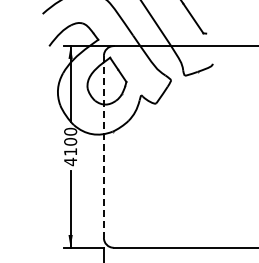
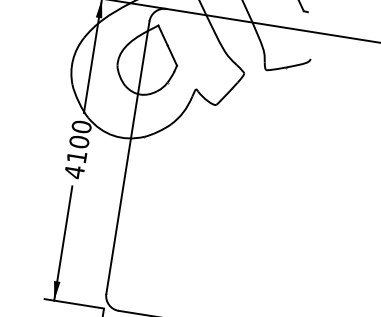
line: (103, 147) -> (127, 158), dashed -> solid

